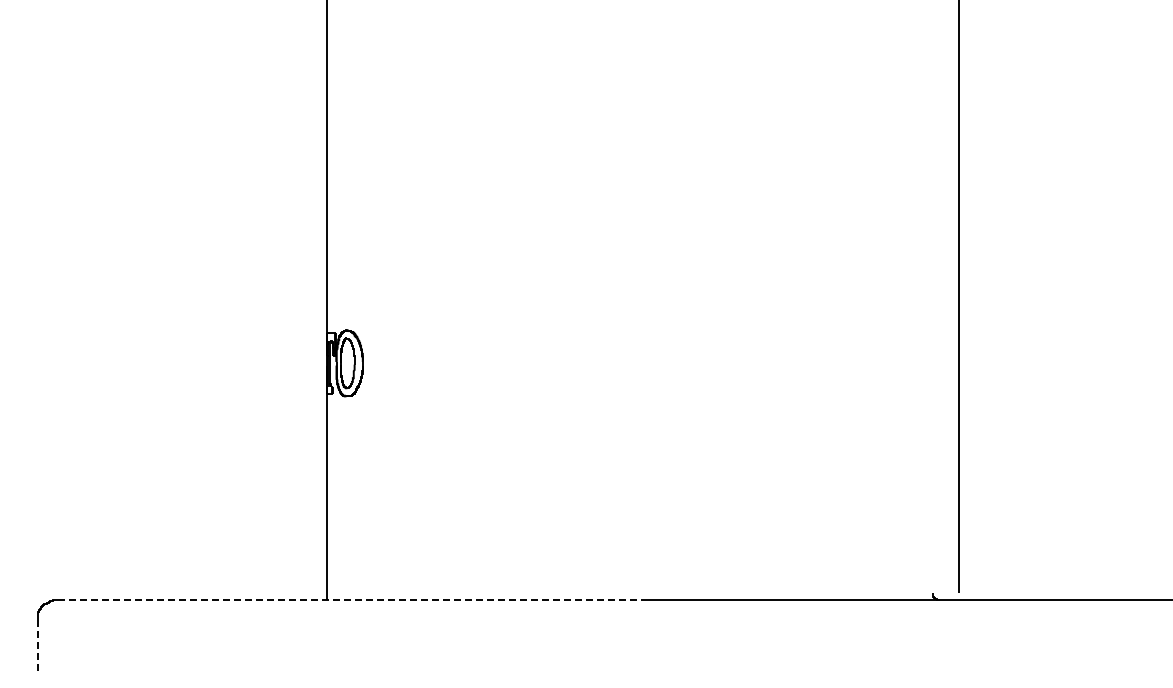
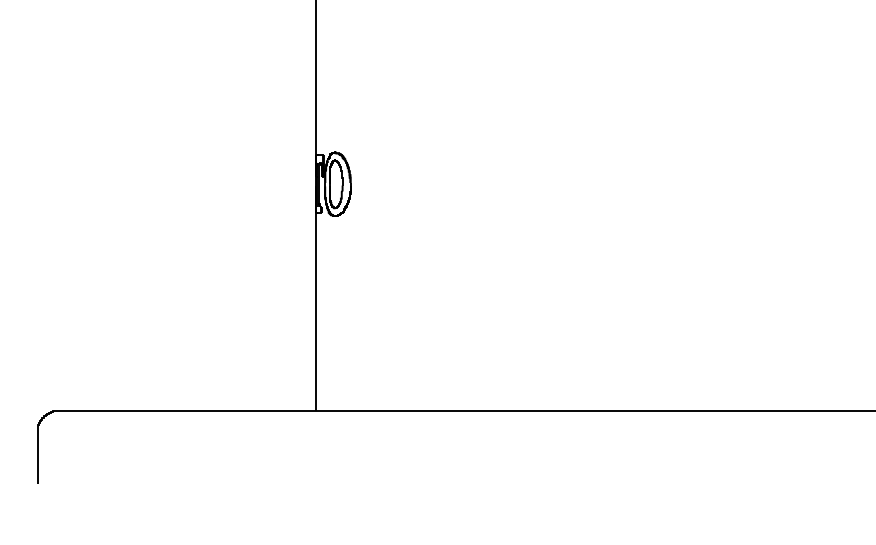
line: (350, 600) -> (338, 411), dashed -> solid
line: (37, 647) -> (38, 457), dashed -> solid

